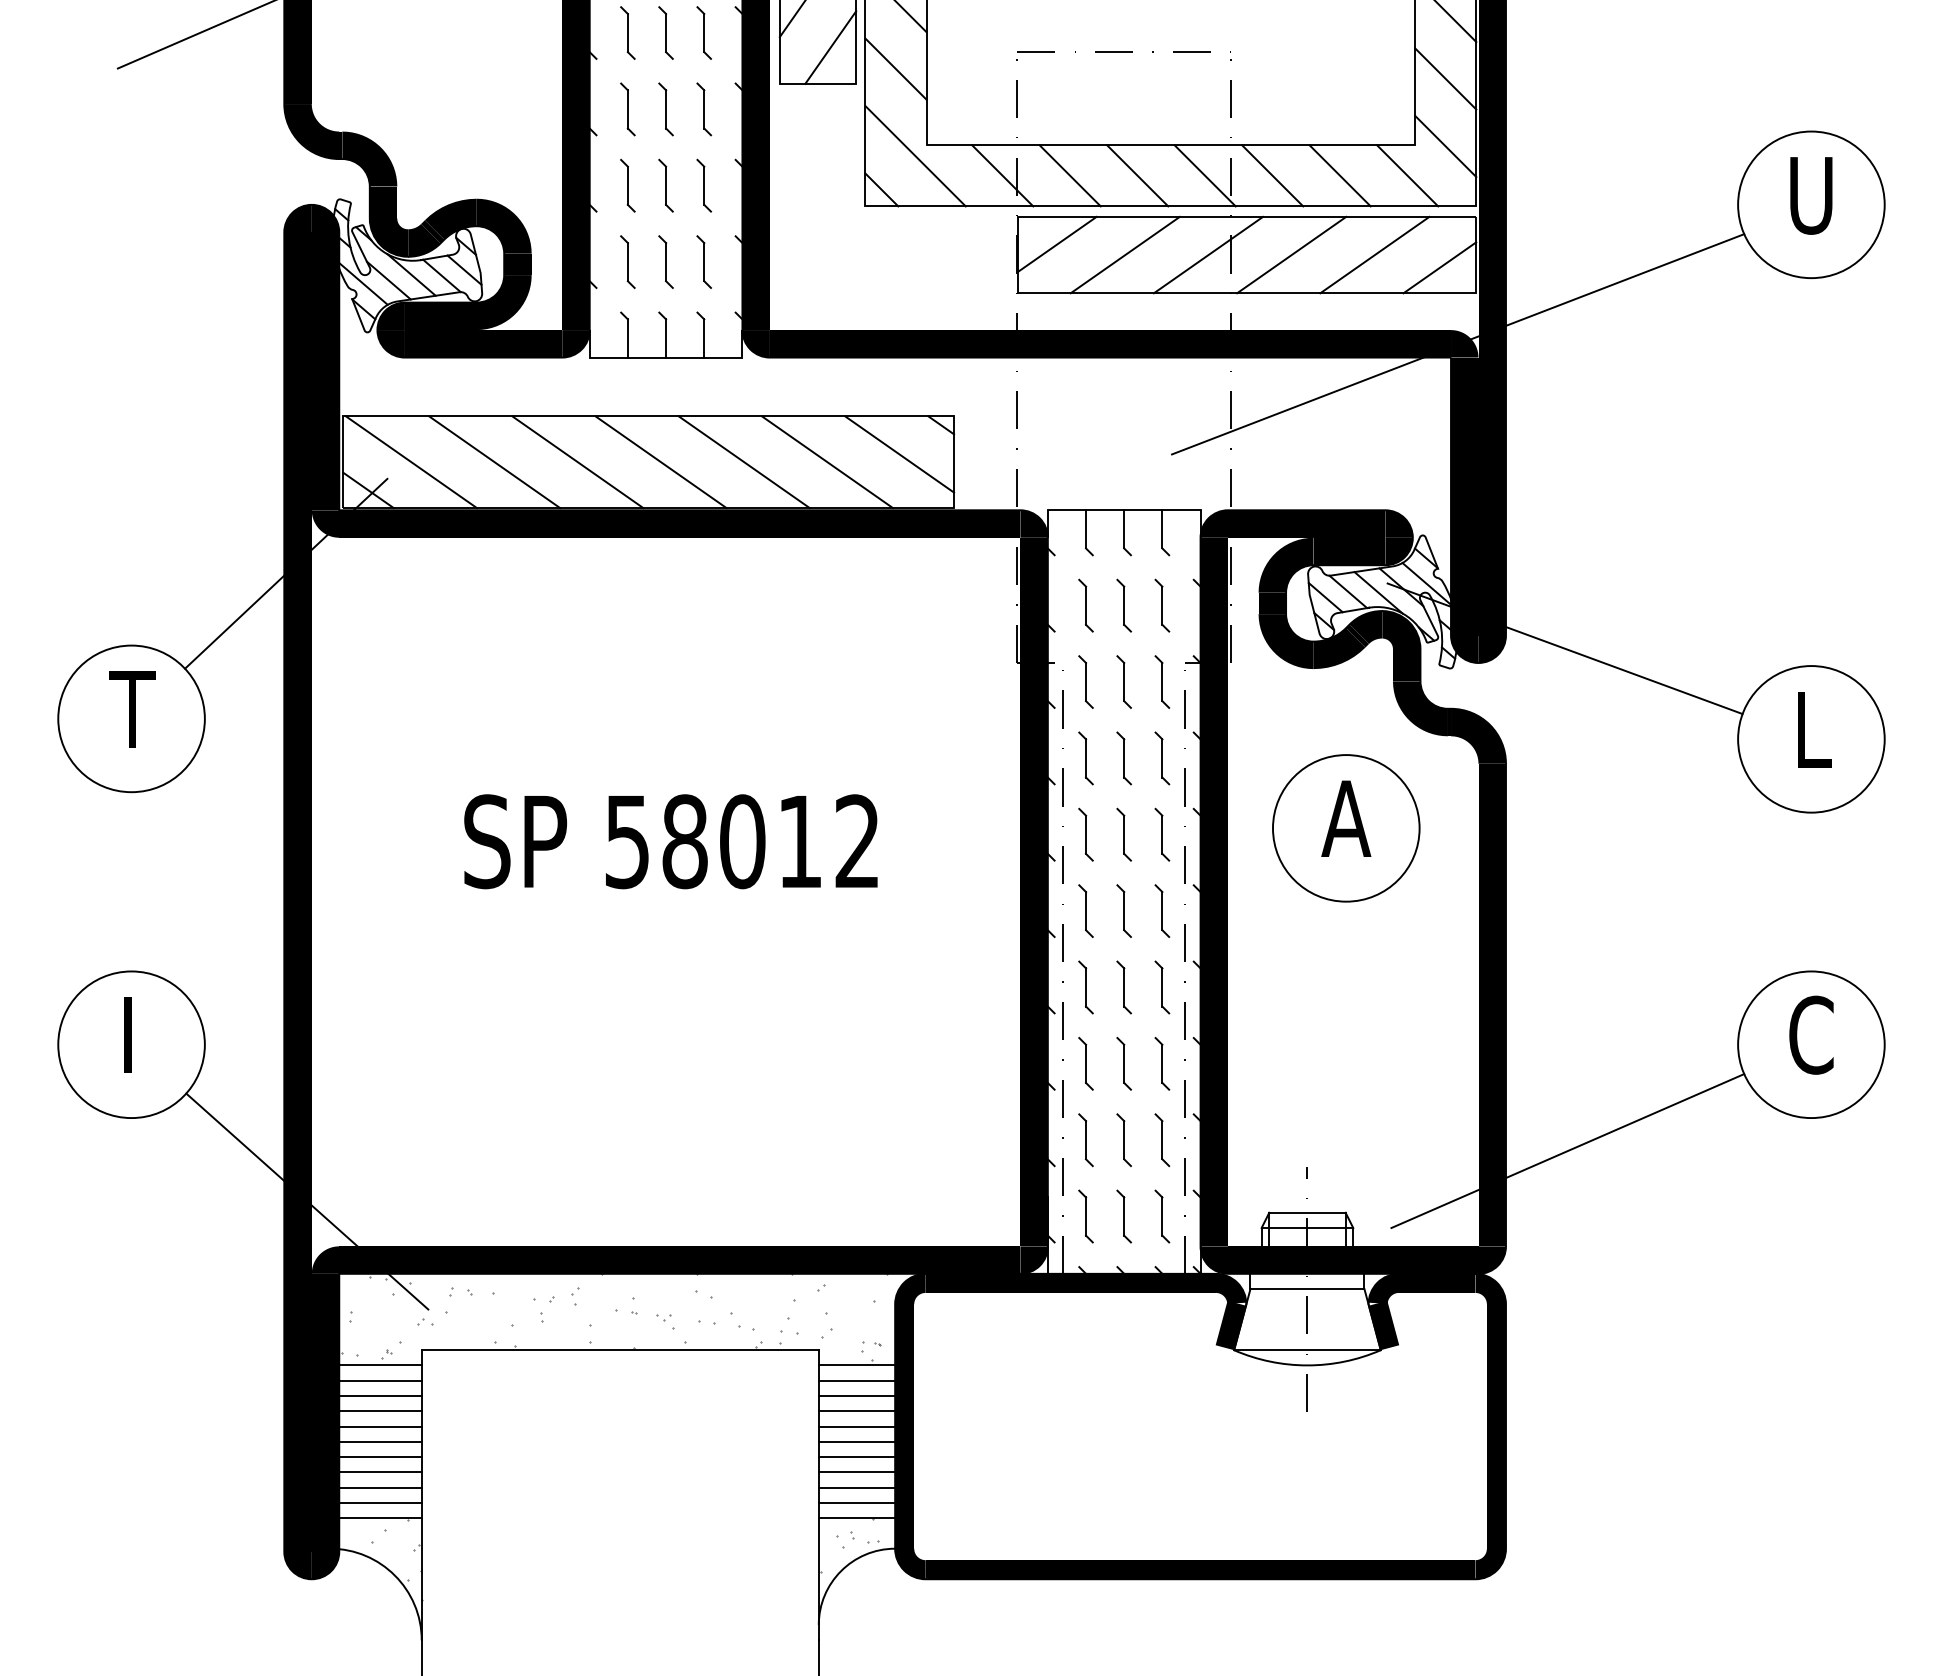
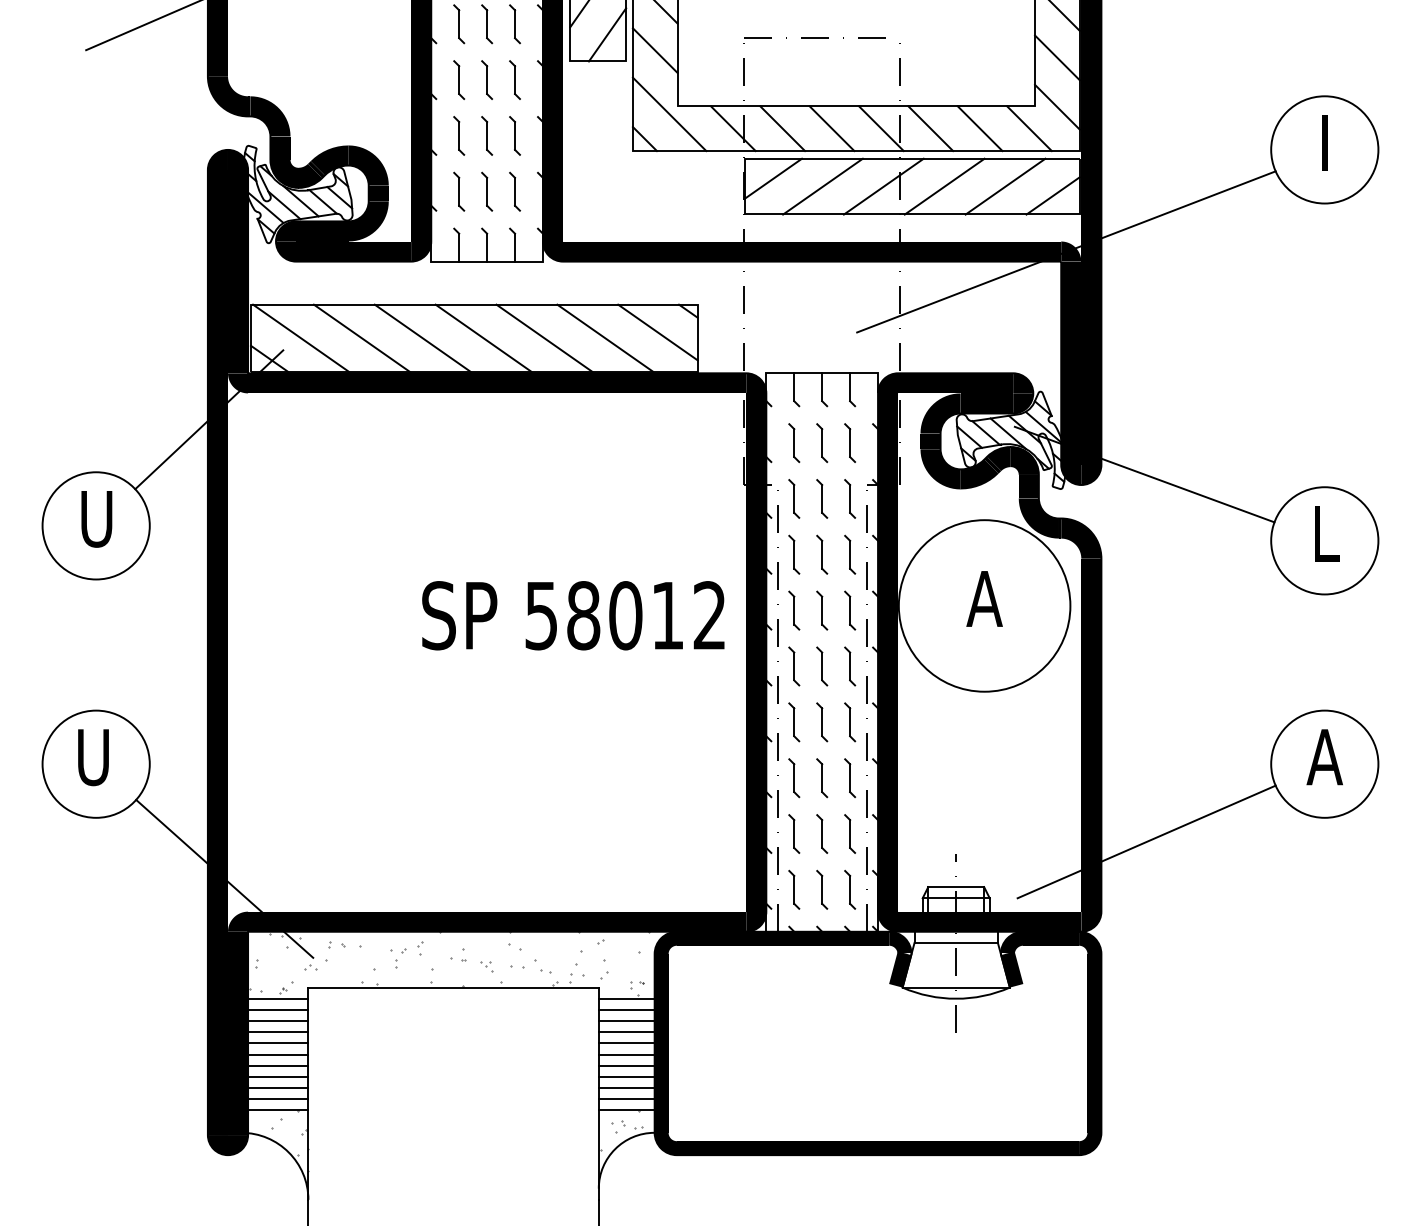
text: (1811, 195) -> (1324, 143), U -> I
text: (132, 709) -> (96, 519), T -> U
circle: (1345, 828) -> (984, 606), size x1.6
text: (670, 841) -> (572, 615), moved
text: (1811, 1034) -> (1324, 756), C -> A
text: (127, 1035) -> (93, 757), I -> U

